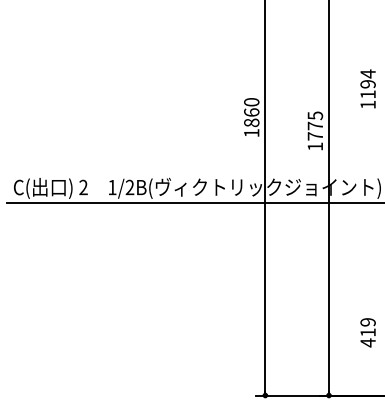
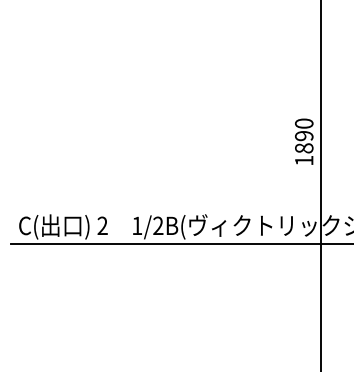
text: (251, 112) -> (303, 135), 1860 -> 1890

